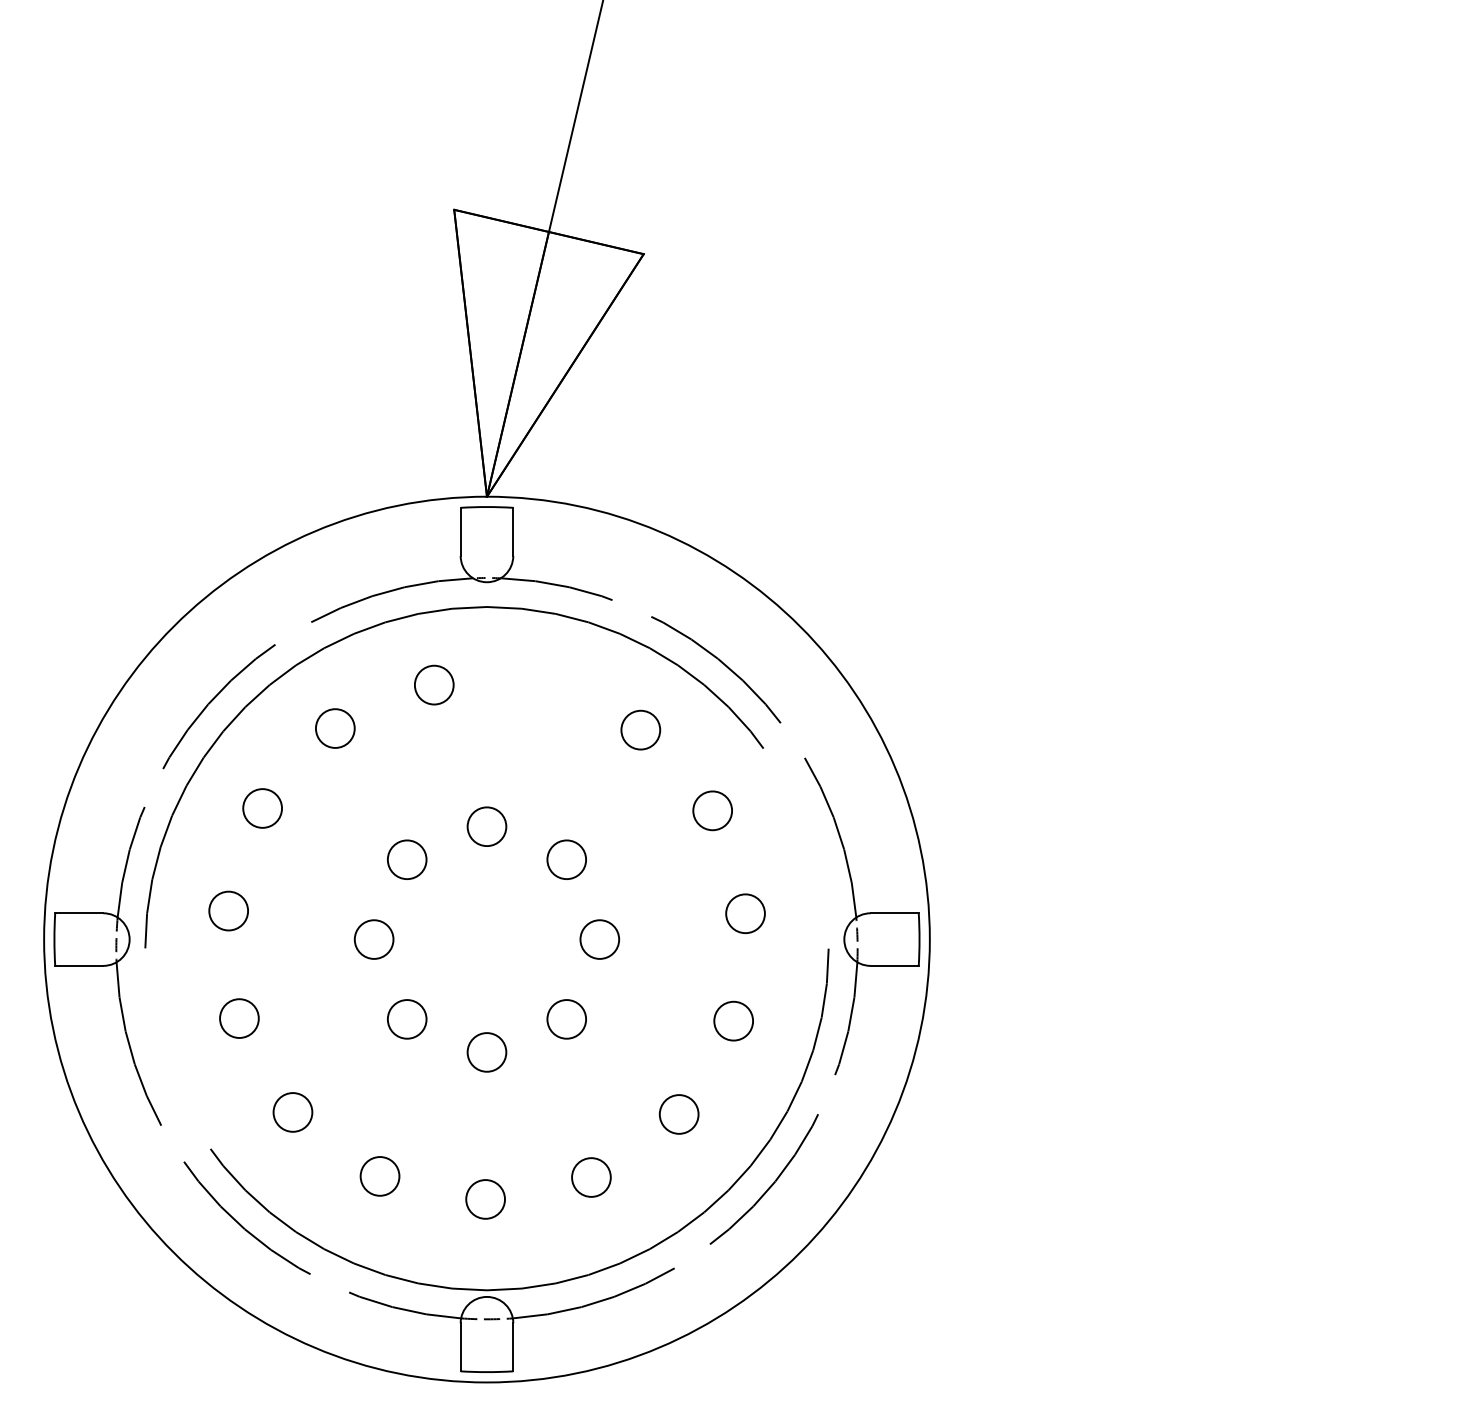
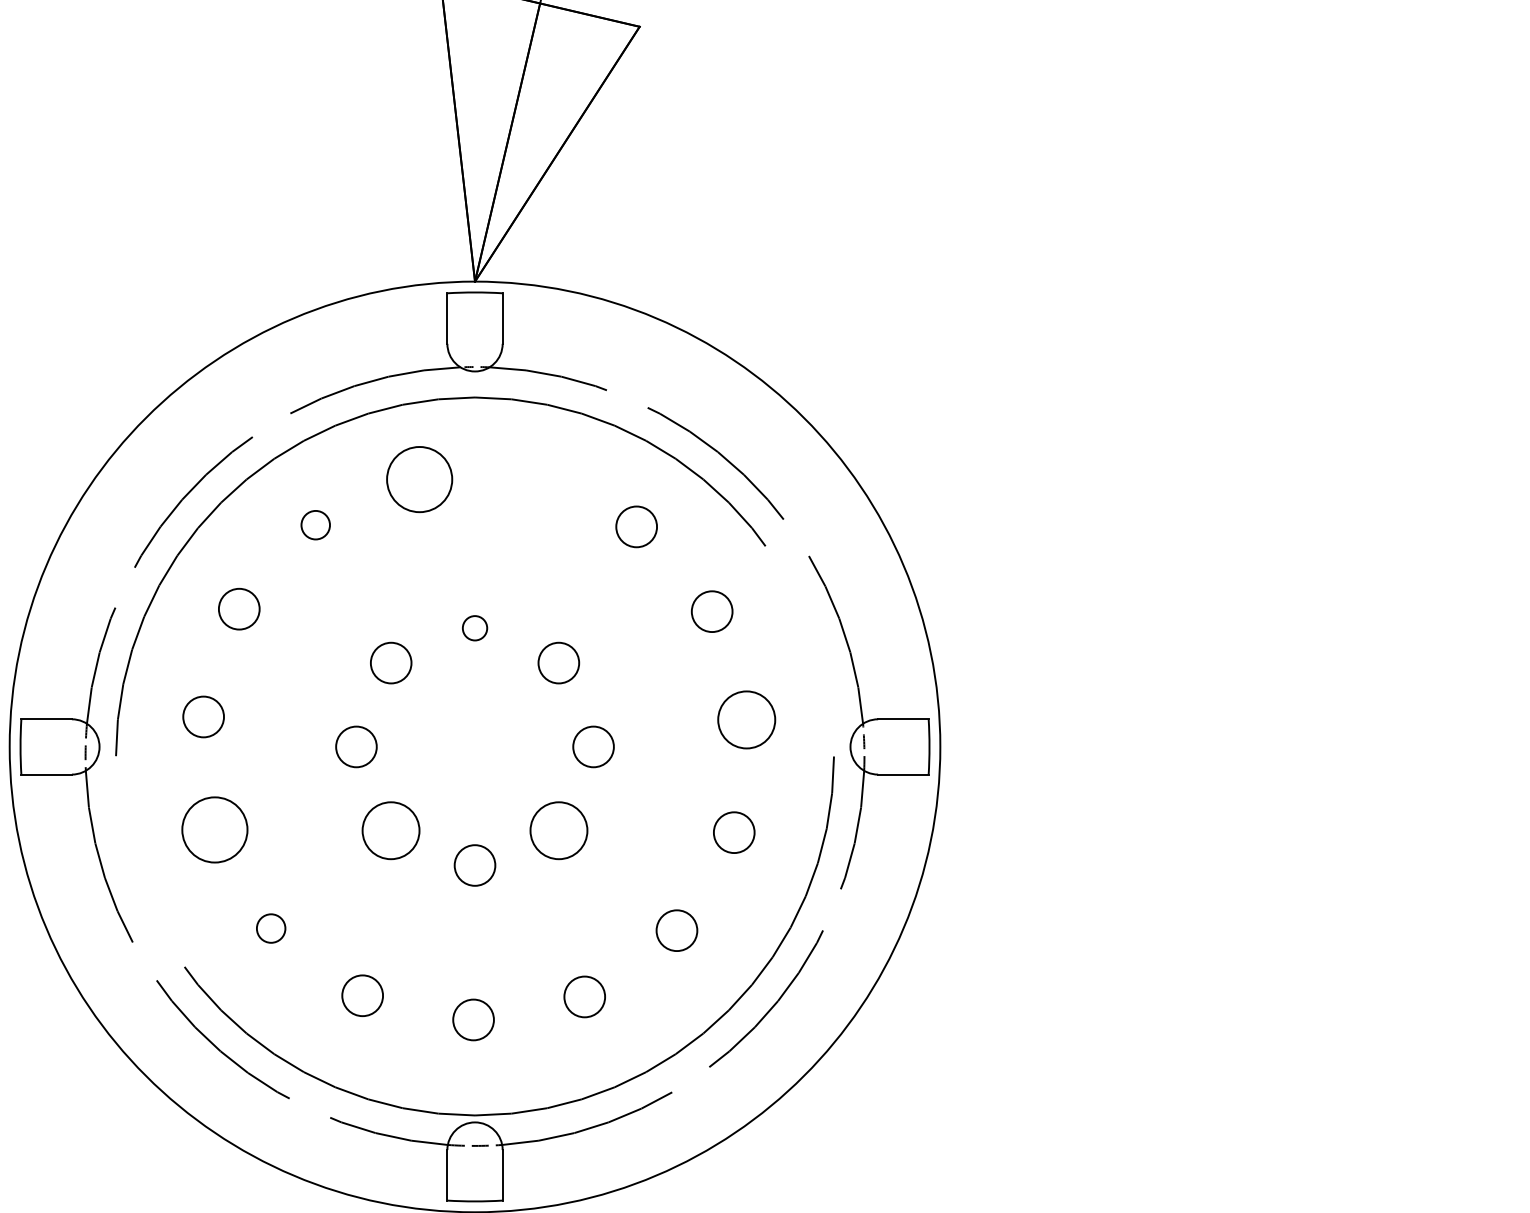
circle: (433, 684) -> (418, 478), size x1.6
circle: (335, 728) -> (315, 525), size x0.7
circle: (486, 826) -> (474, 628), size x0.6
circle: (745, 913) -> (746, 719), size x1.4
circle: (239, 1018) -> (214, 829), size x1.6
circle: (407, 1019) -> (391, 830), size x1.4
circle: (566, 1019) -> (558, 830), size x1.4
circle: (292, 1112) -> (270, 928), size x0.7

